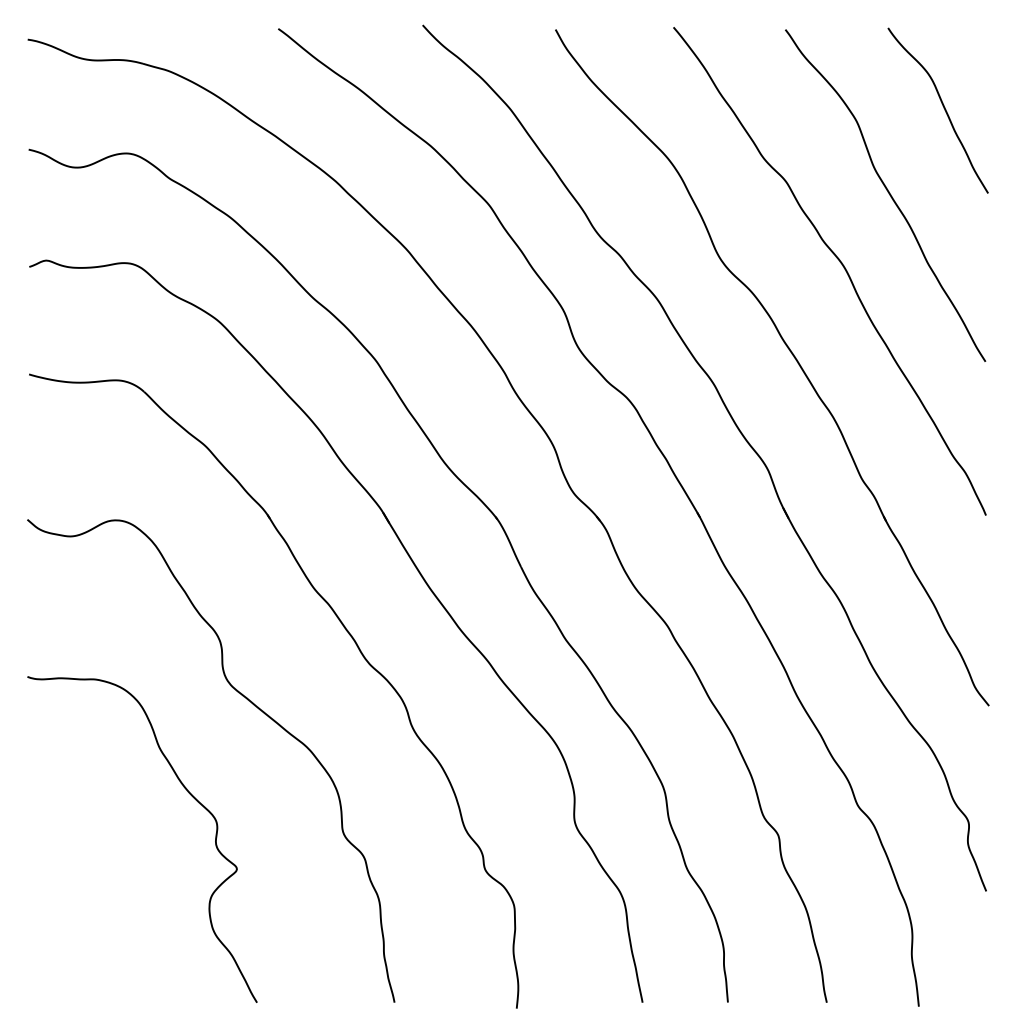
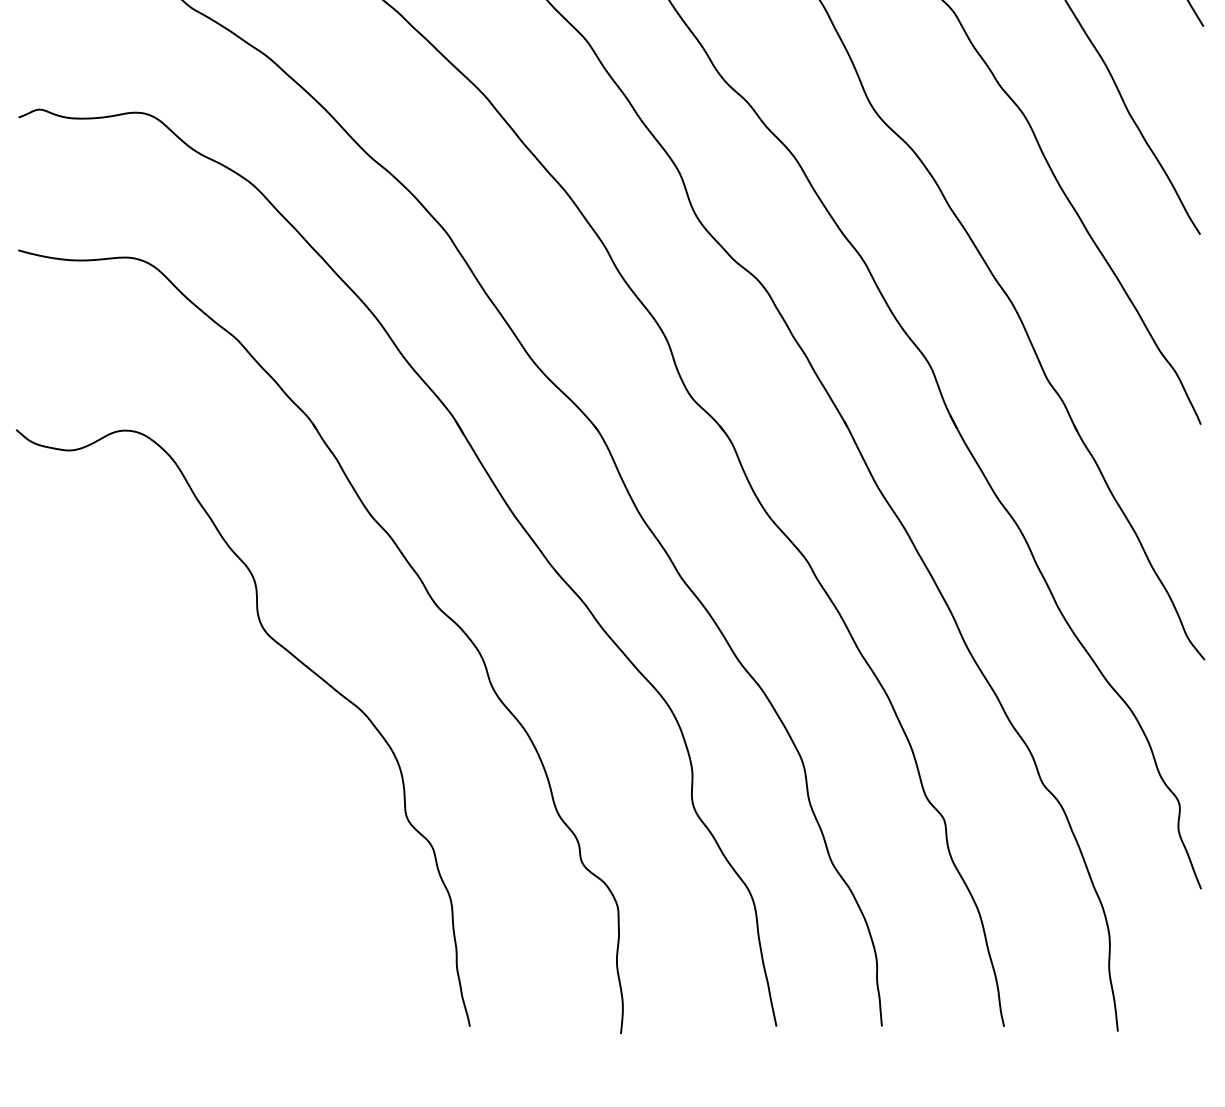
curve: (188, 793) -> (215, 768), removed

